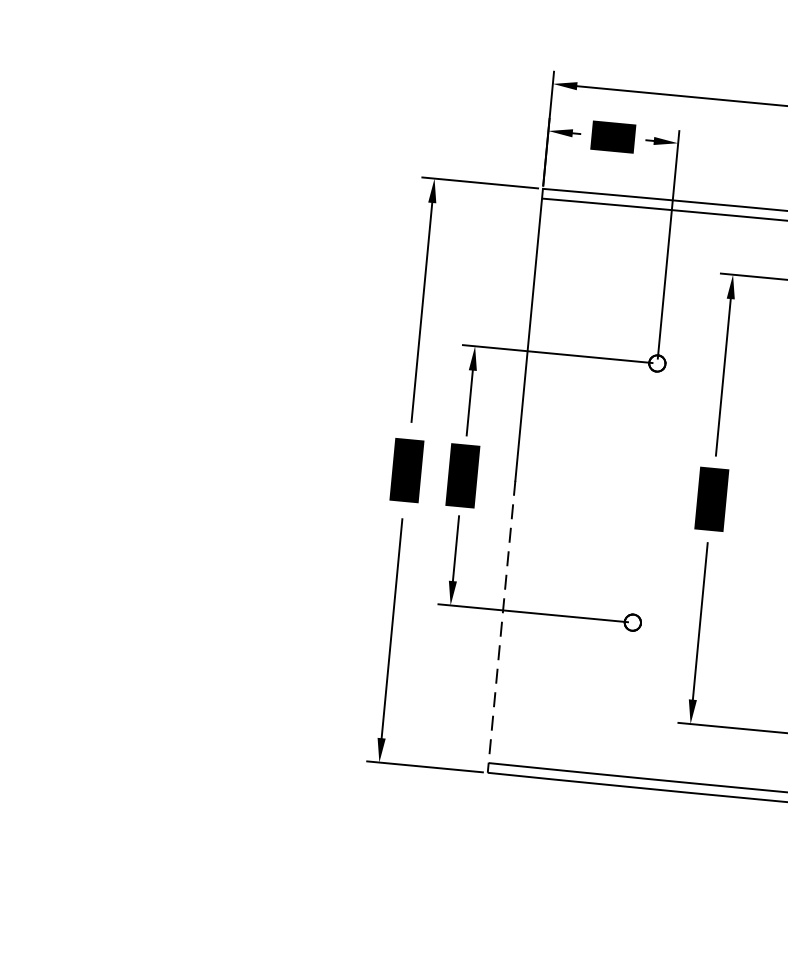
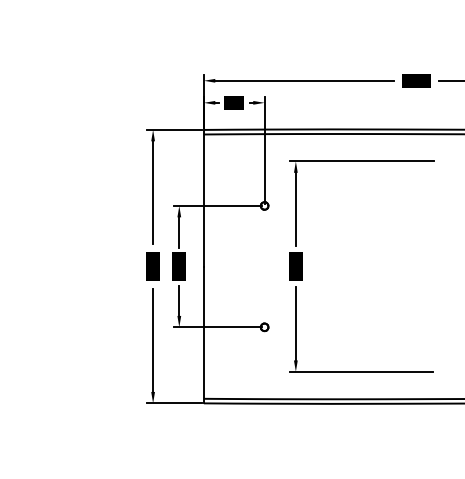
line: (500, 627) -> (203, 335), dashed -> solid

